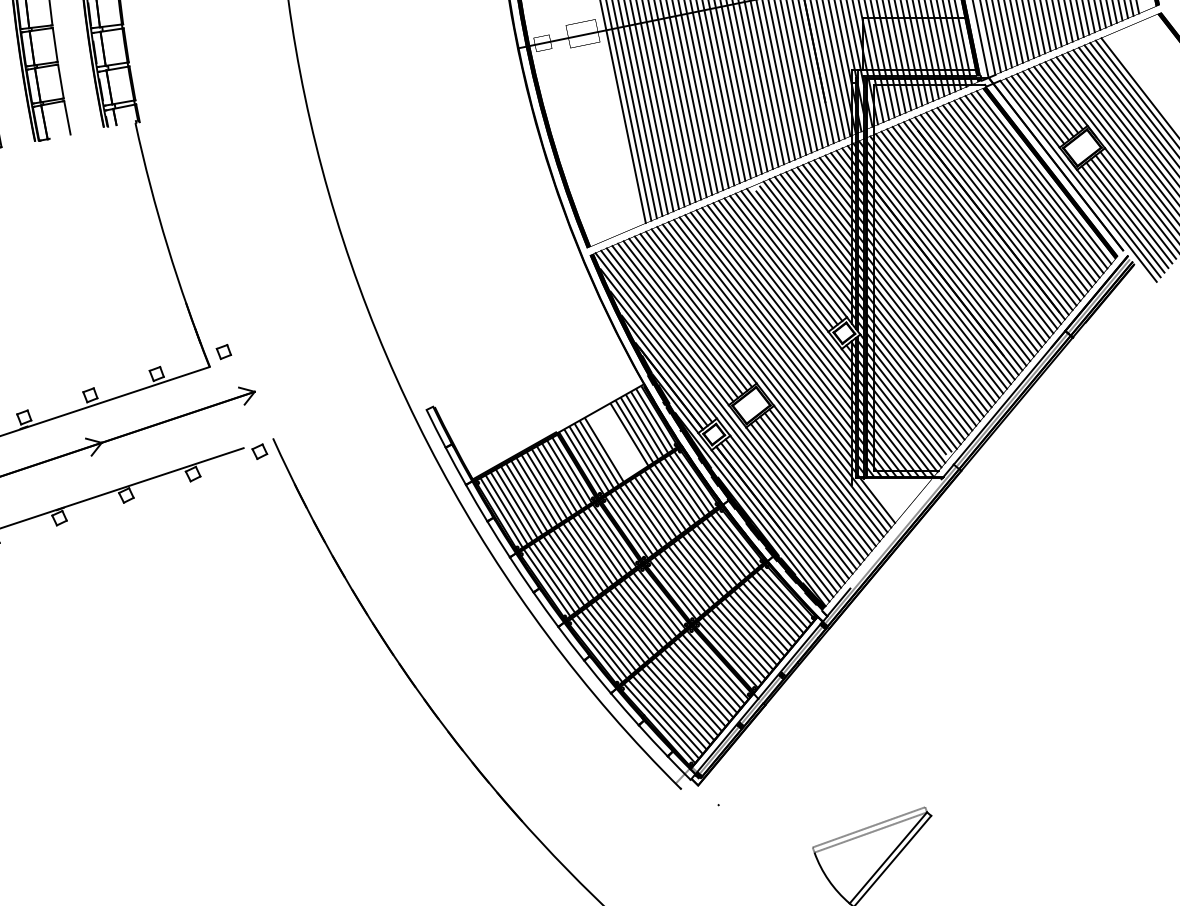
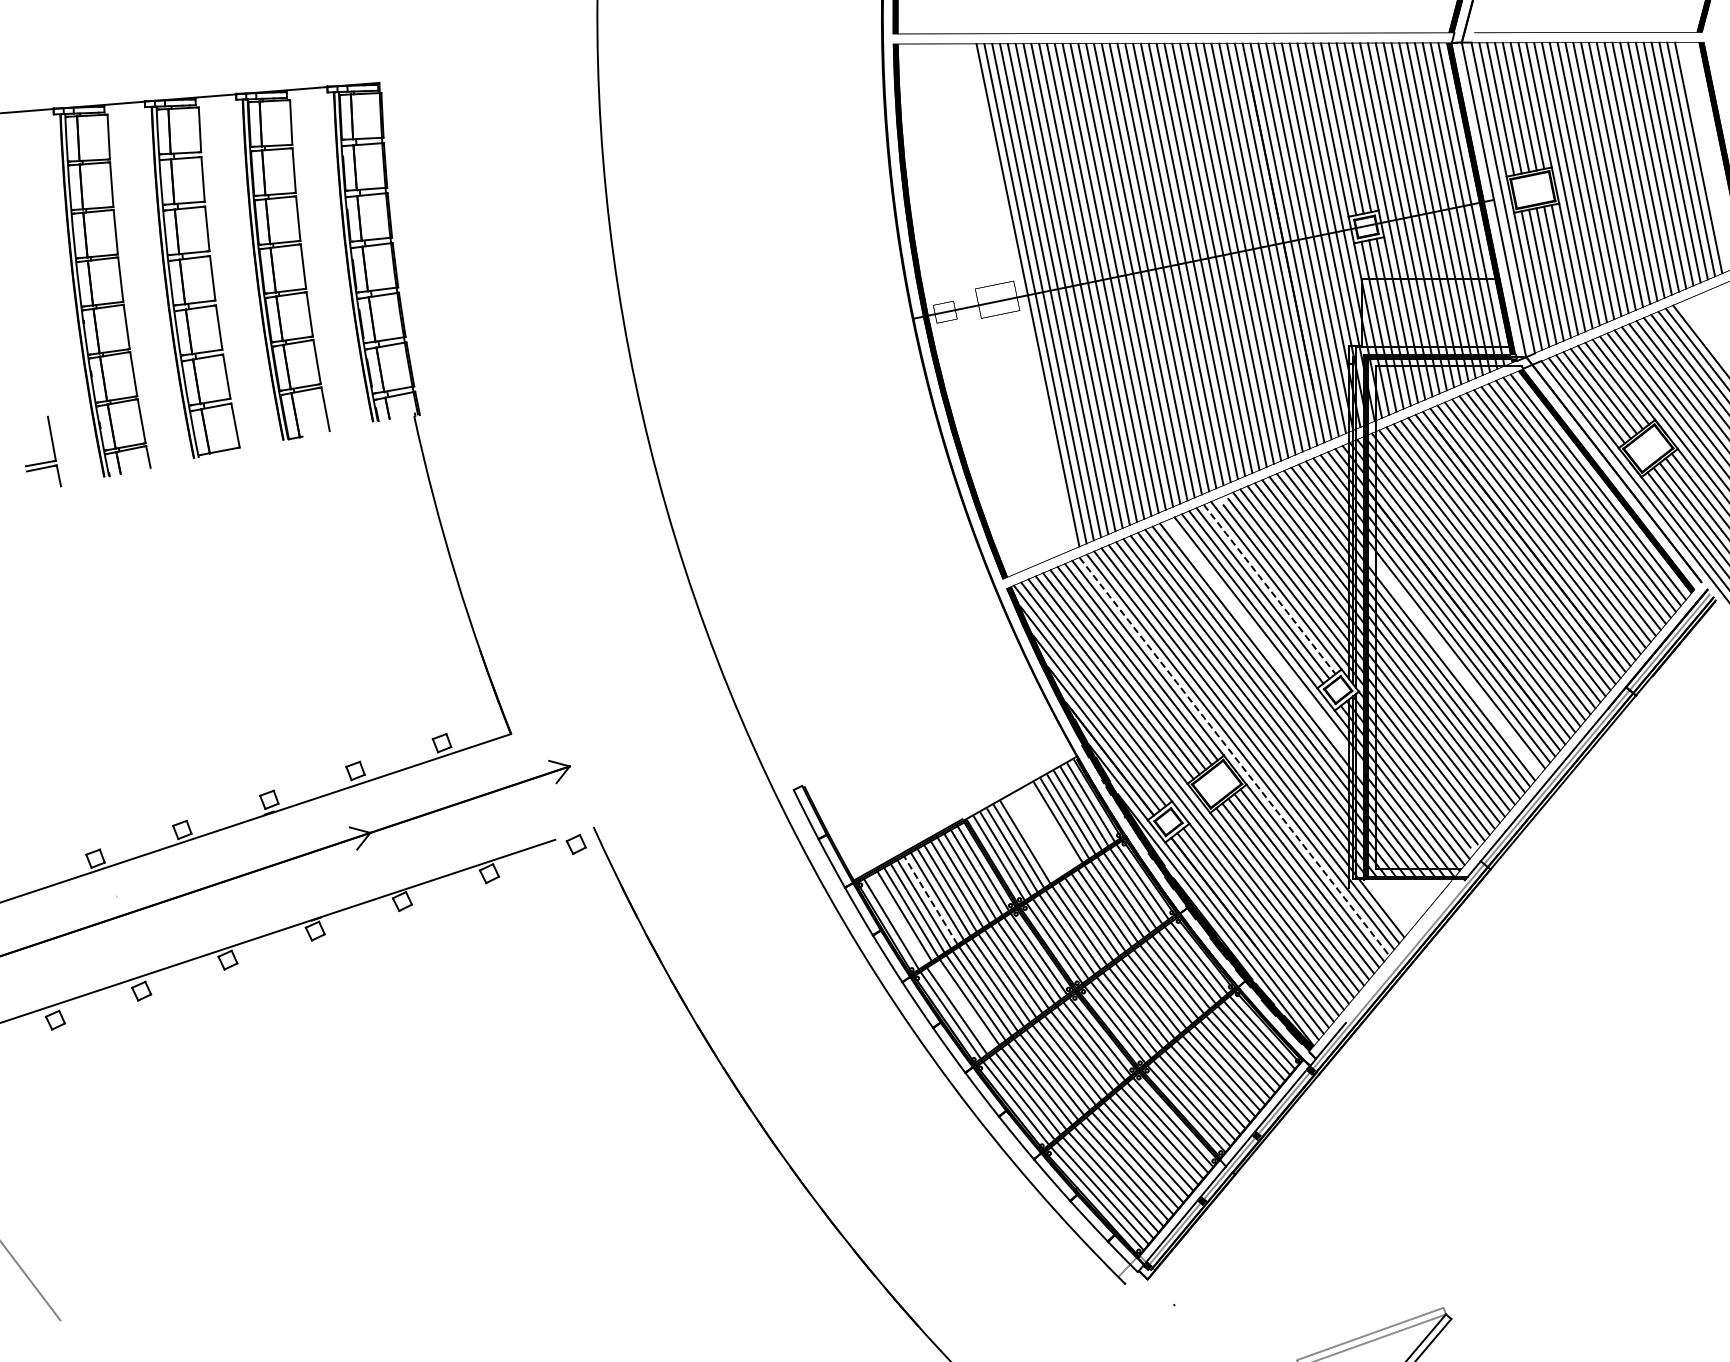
line: (792, 256) -> (1270, 590), solid -> dashed
line: (788, 299) -> (1265, 646), removed
line: (932, 312) -> (1453, 663), removed
part: (223, 351) -> (529, 714), removed
line: (764, 384) -> (1234, 756), solid -> dashed
line: (531, 493) -> (930, 899), solid -> dashed
line: (506, 510) -> (897, 920), removed
line: (556, 576) -> (963, 1006), removed

